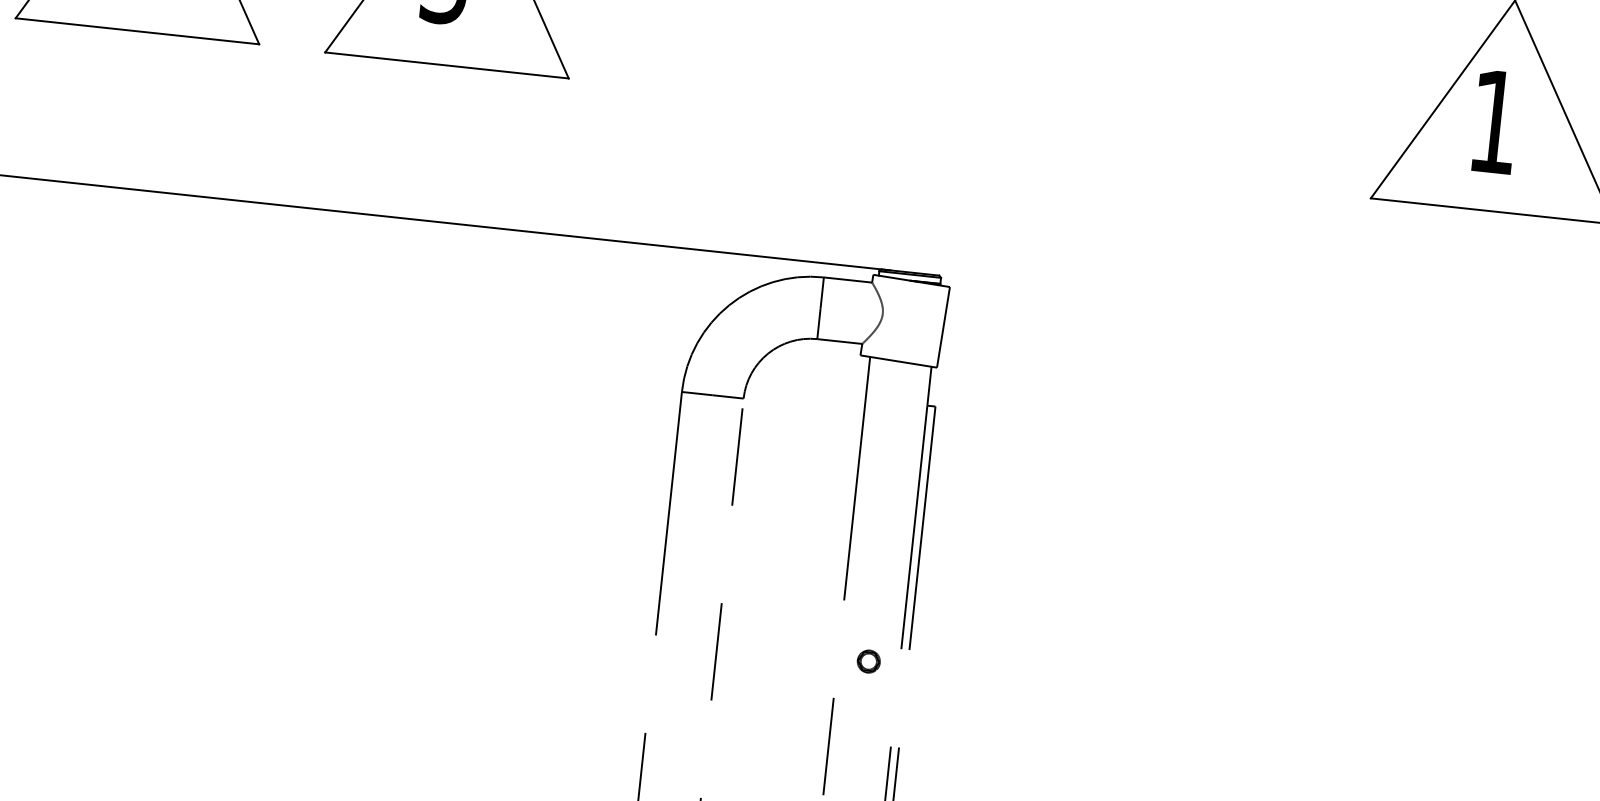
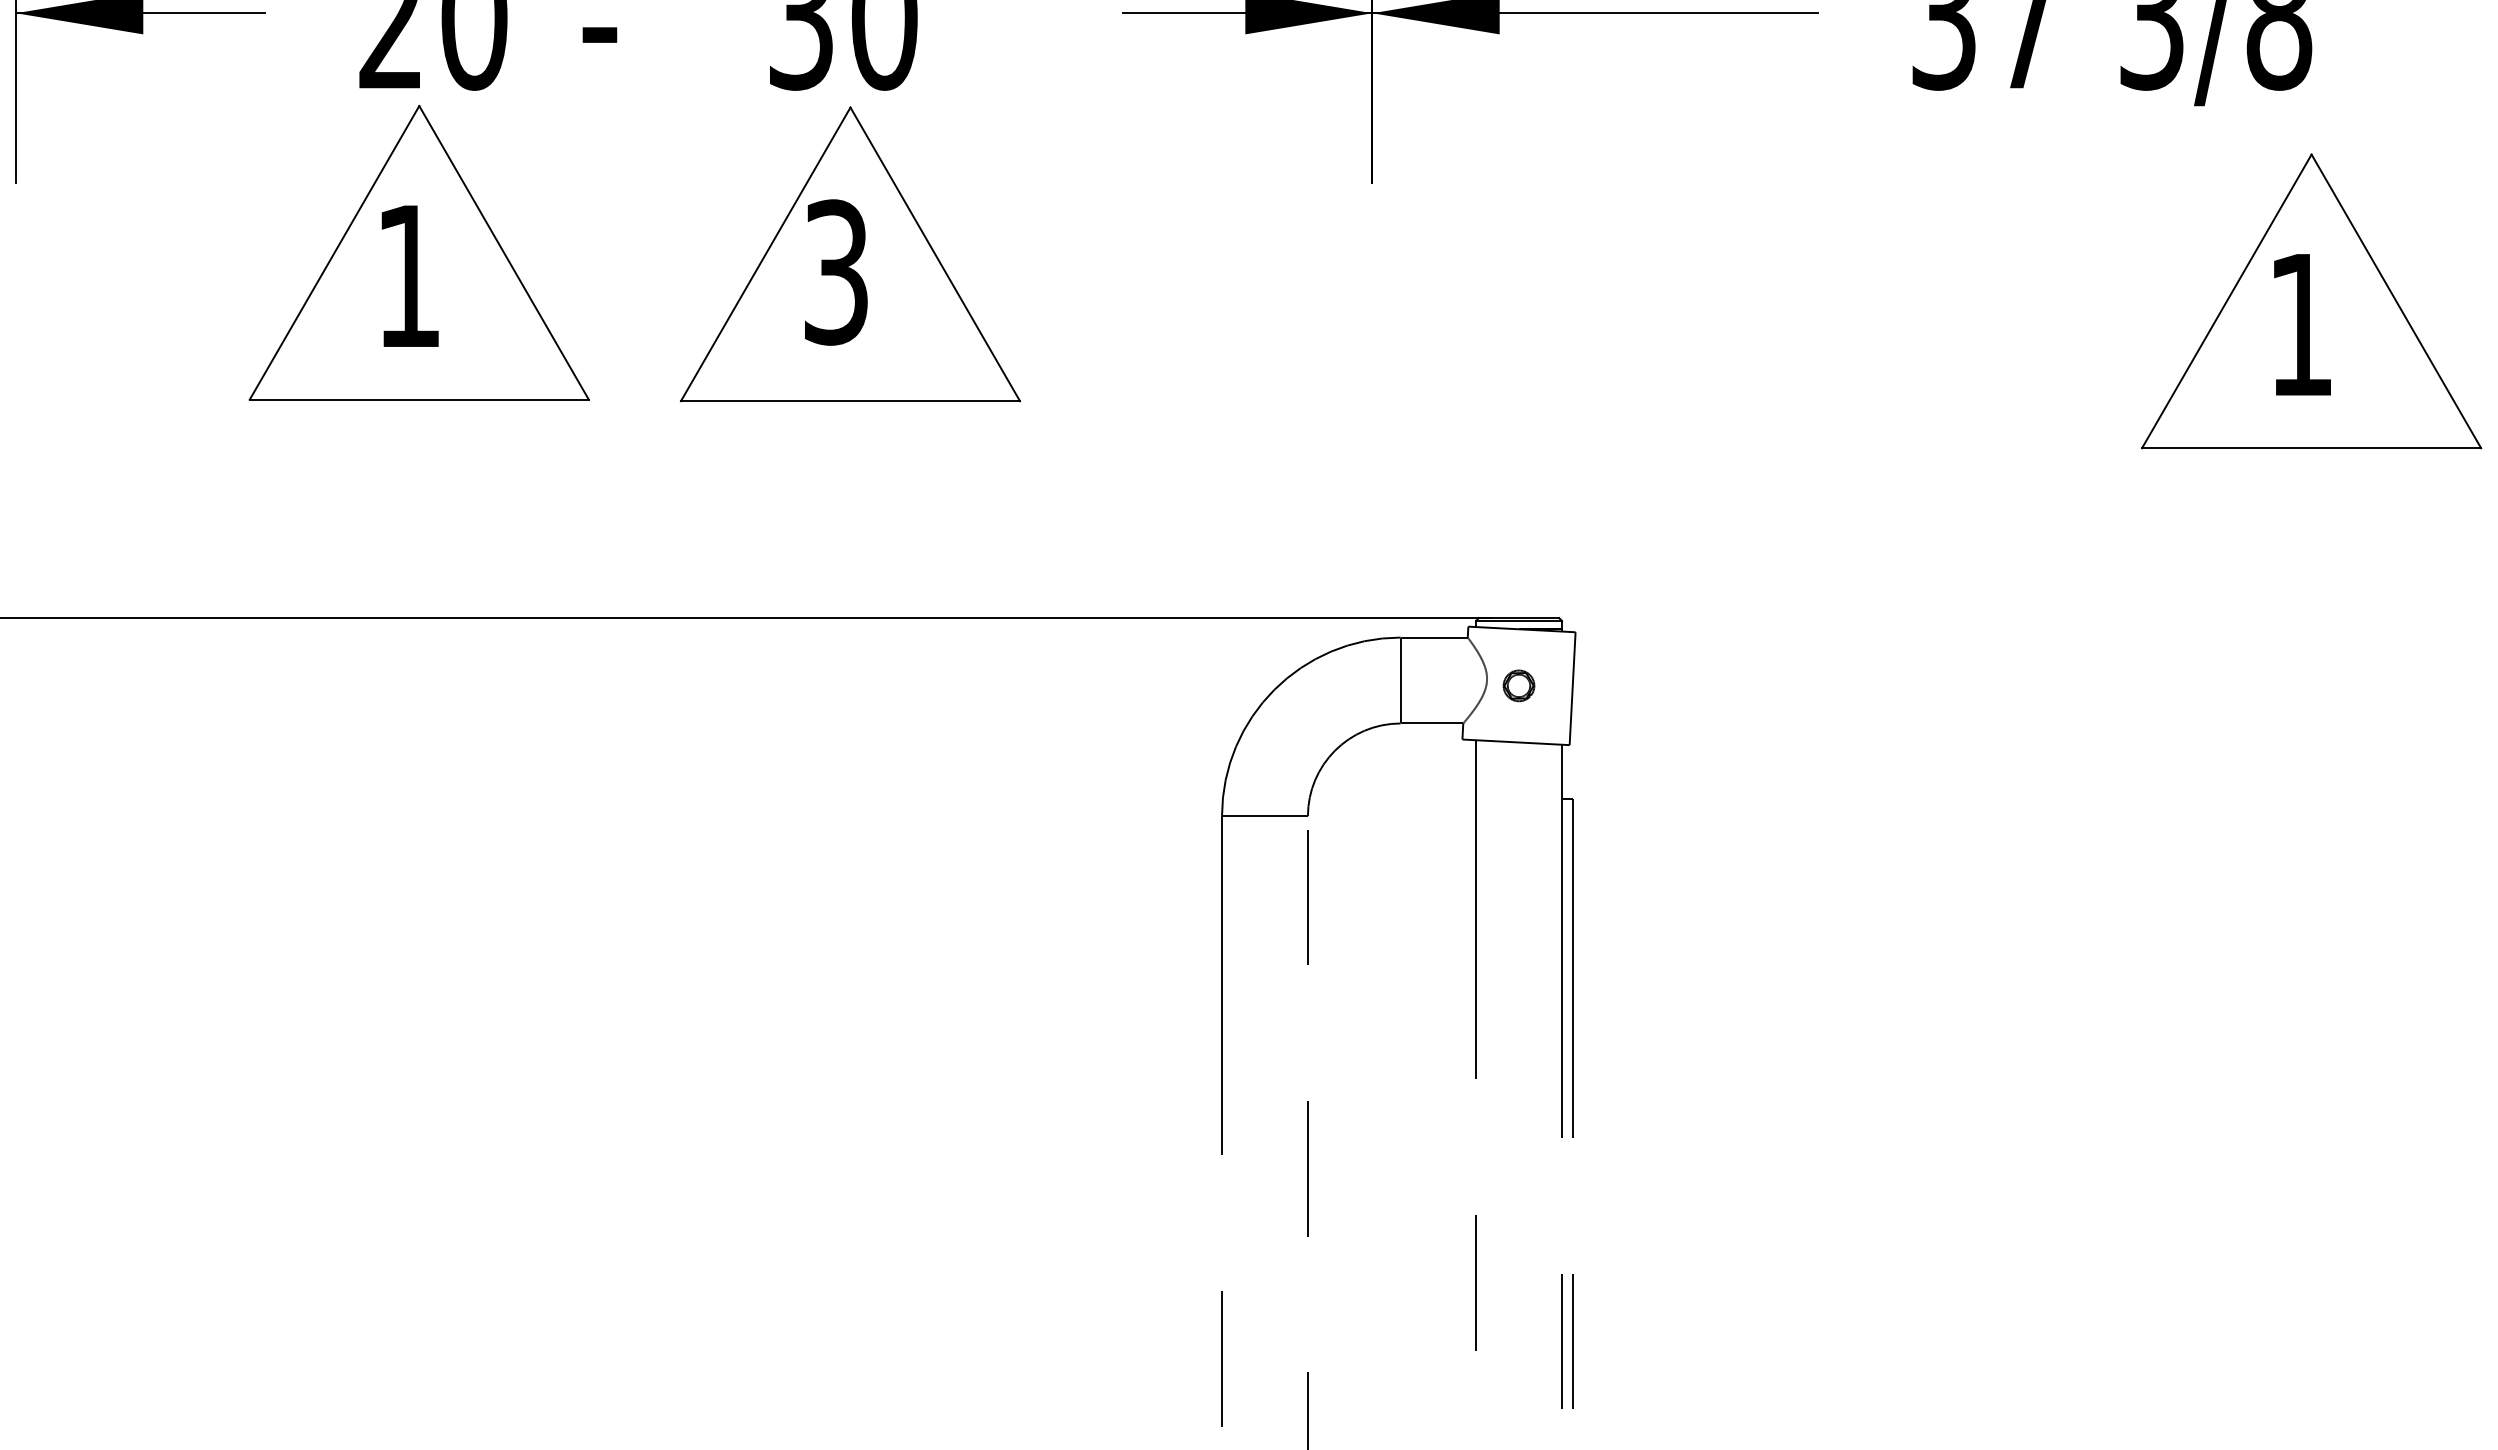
part: (868, 661) -> (1518, 685), moved

